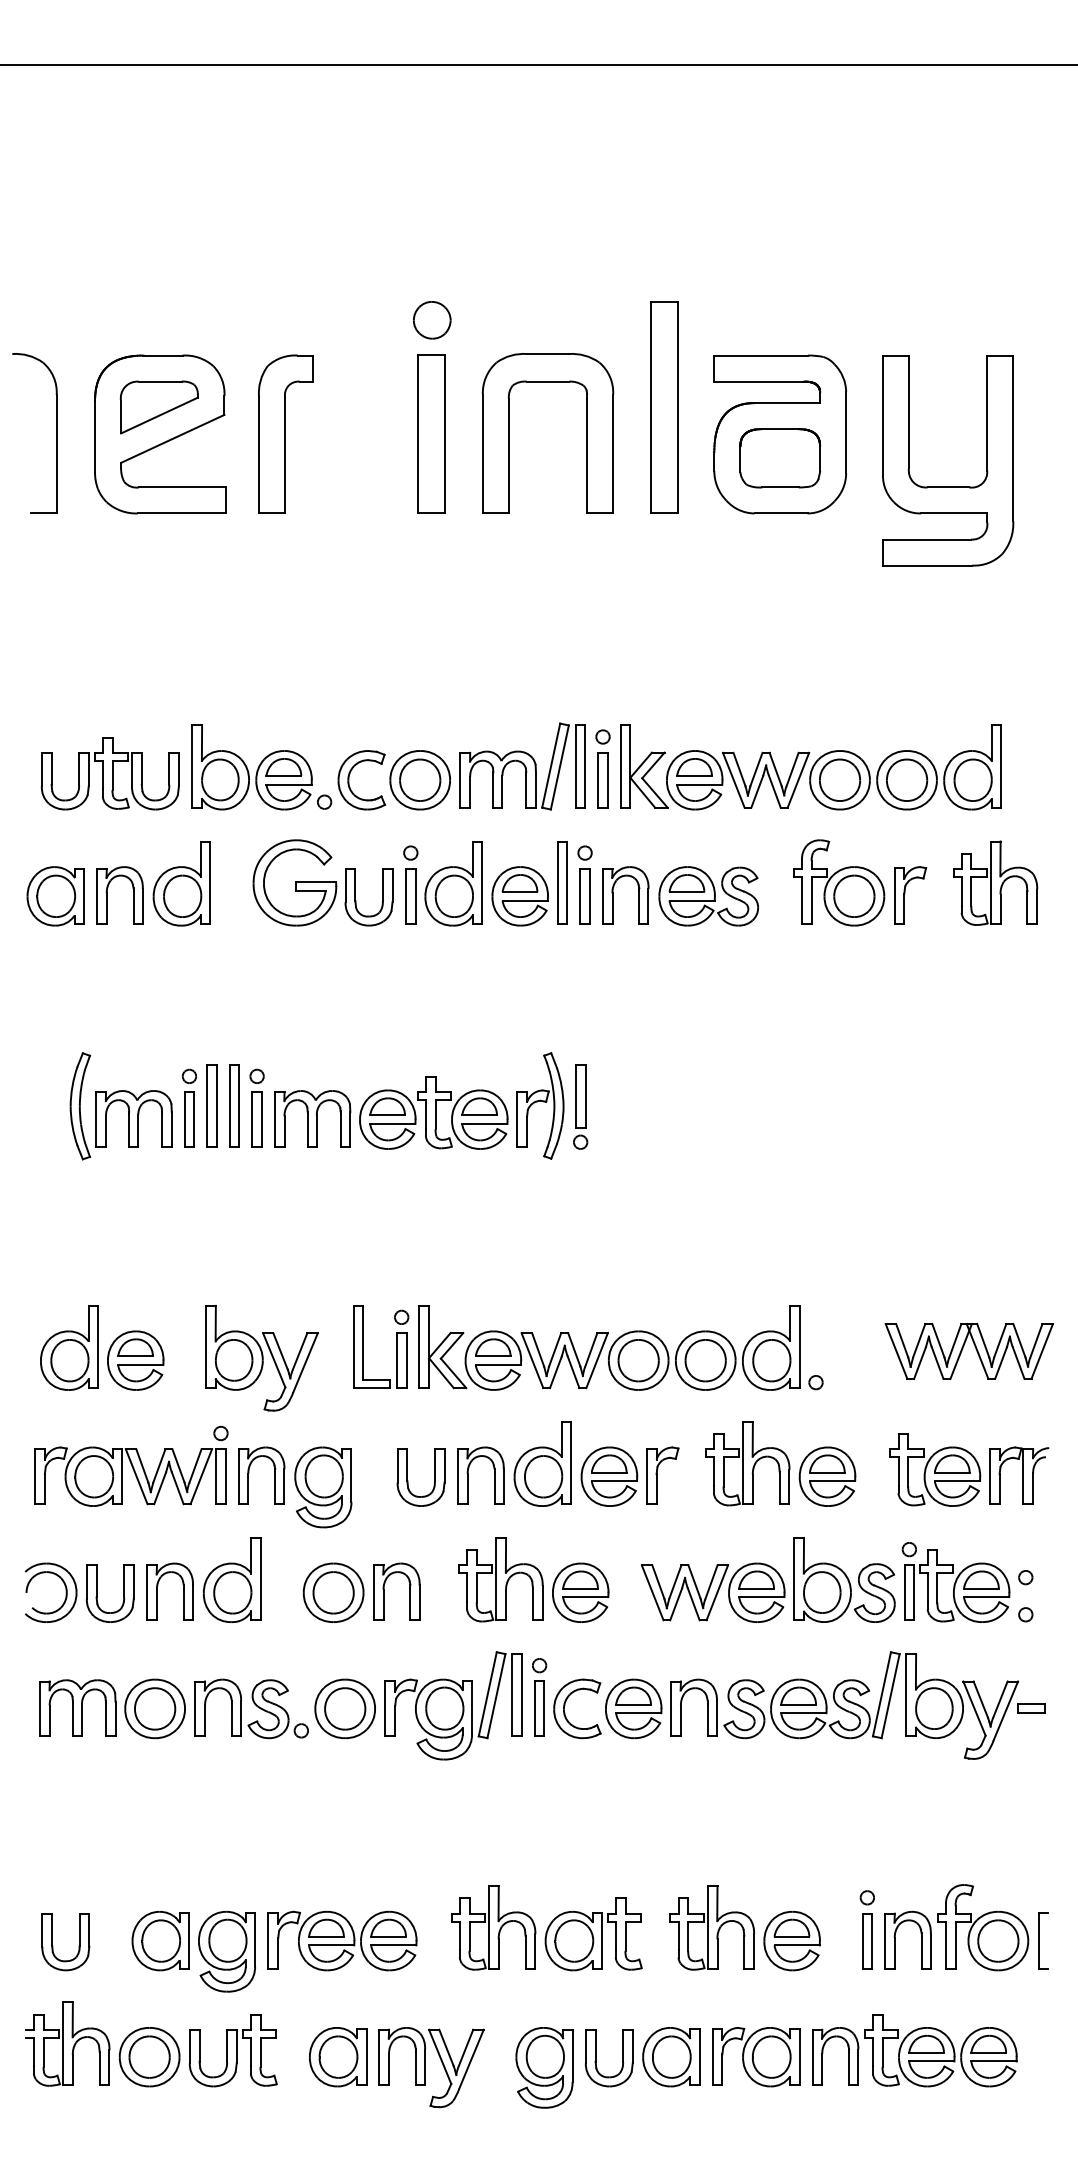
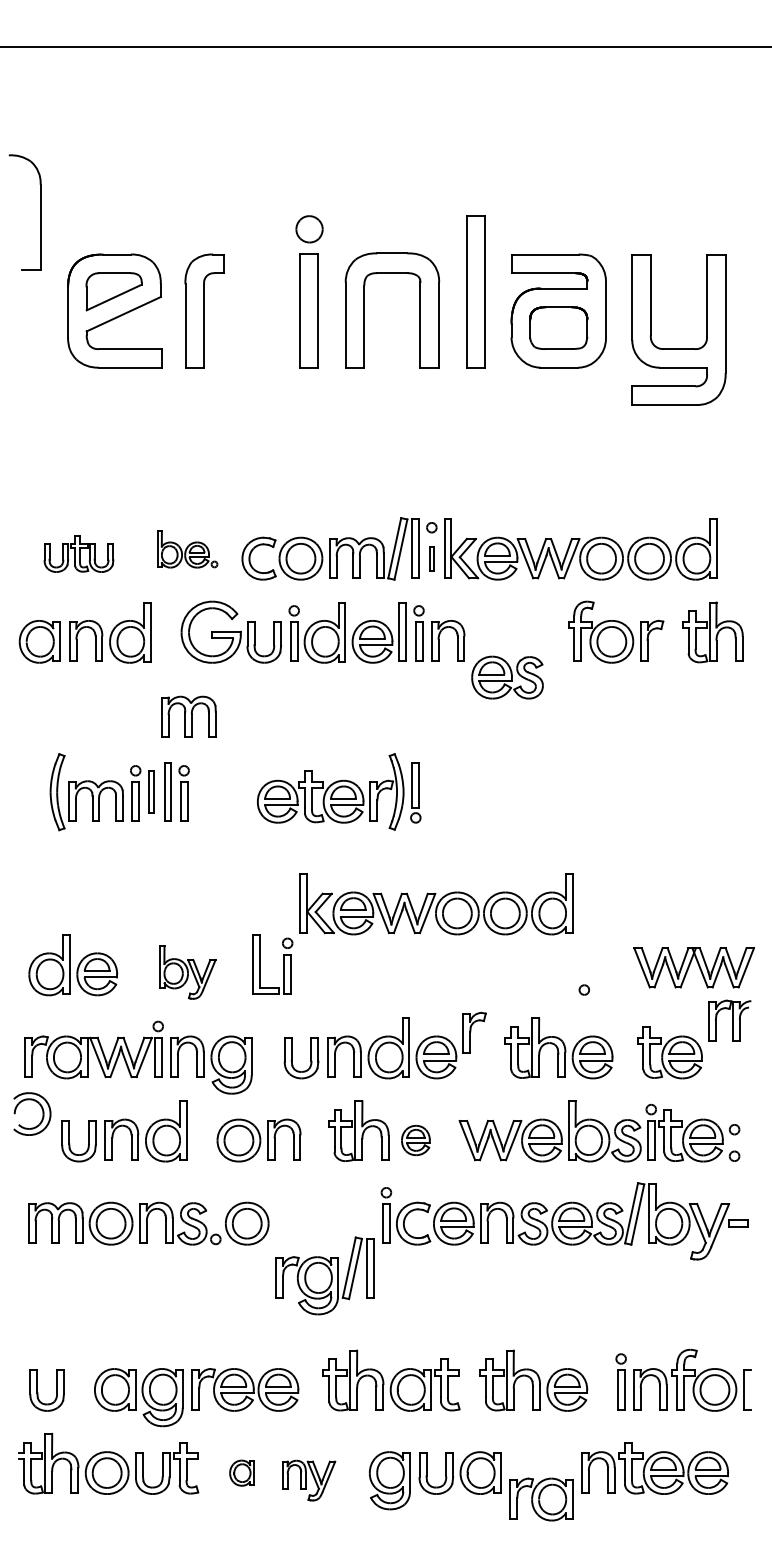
part: (56, 433) -> (40, 212), moved
part: (261, 767) -> (187, 549), size x0.6
part: (109, 773) -> (78, 553), size x0.7
part: (602, 780) -> (431, 558), size x0.6
part: (708, 896) -> (507, 677), moved
part: (211, 1105) -> (151, 791), size x0.7
part: (312, 1118) -> (188, 716), moved
part: (609, 1347) -> (436, 904), moved
part: (261, 1357) -> (187, 972), size x0.7
part: (662, 1475) -> (474, 1032), moved
part: (1019, 1475) -> (730, 1020), moved
part: (65, 1592) -> (42, 1113), moved
part: (580, 1592) -> (415, 1140), size x0.7
part: (453, 1705) -> (324, 1275), moved
part: (338, 2057) -> (242, 1473), size x0.6
part: (756, 2057) -> (541, 1499), moved
part: (431, 2067) -> (309, 1480), size x0.7

